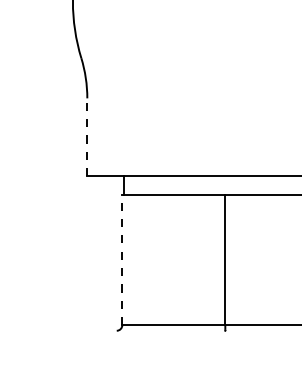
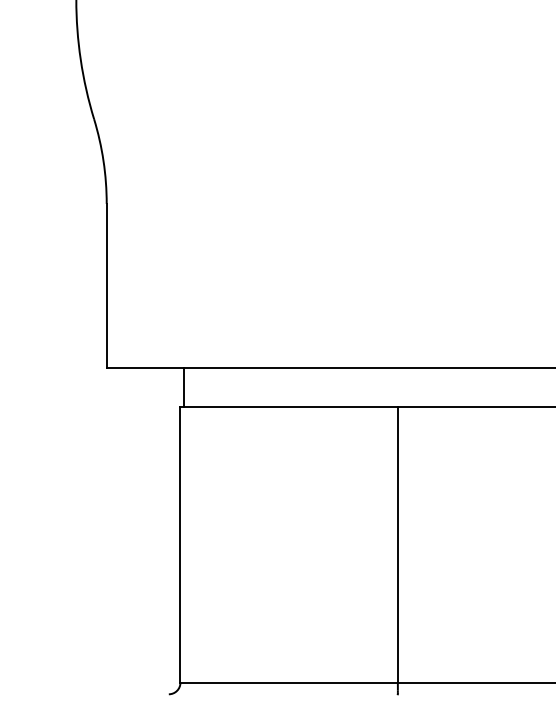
line: (87, 137) -> (107, 286), dashed -> solid
line: (122, 259) -> (180, 543), dashed -> solid

